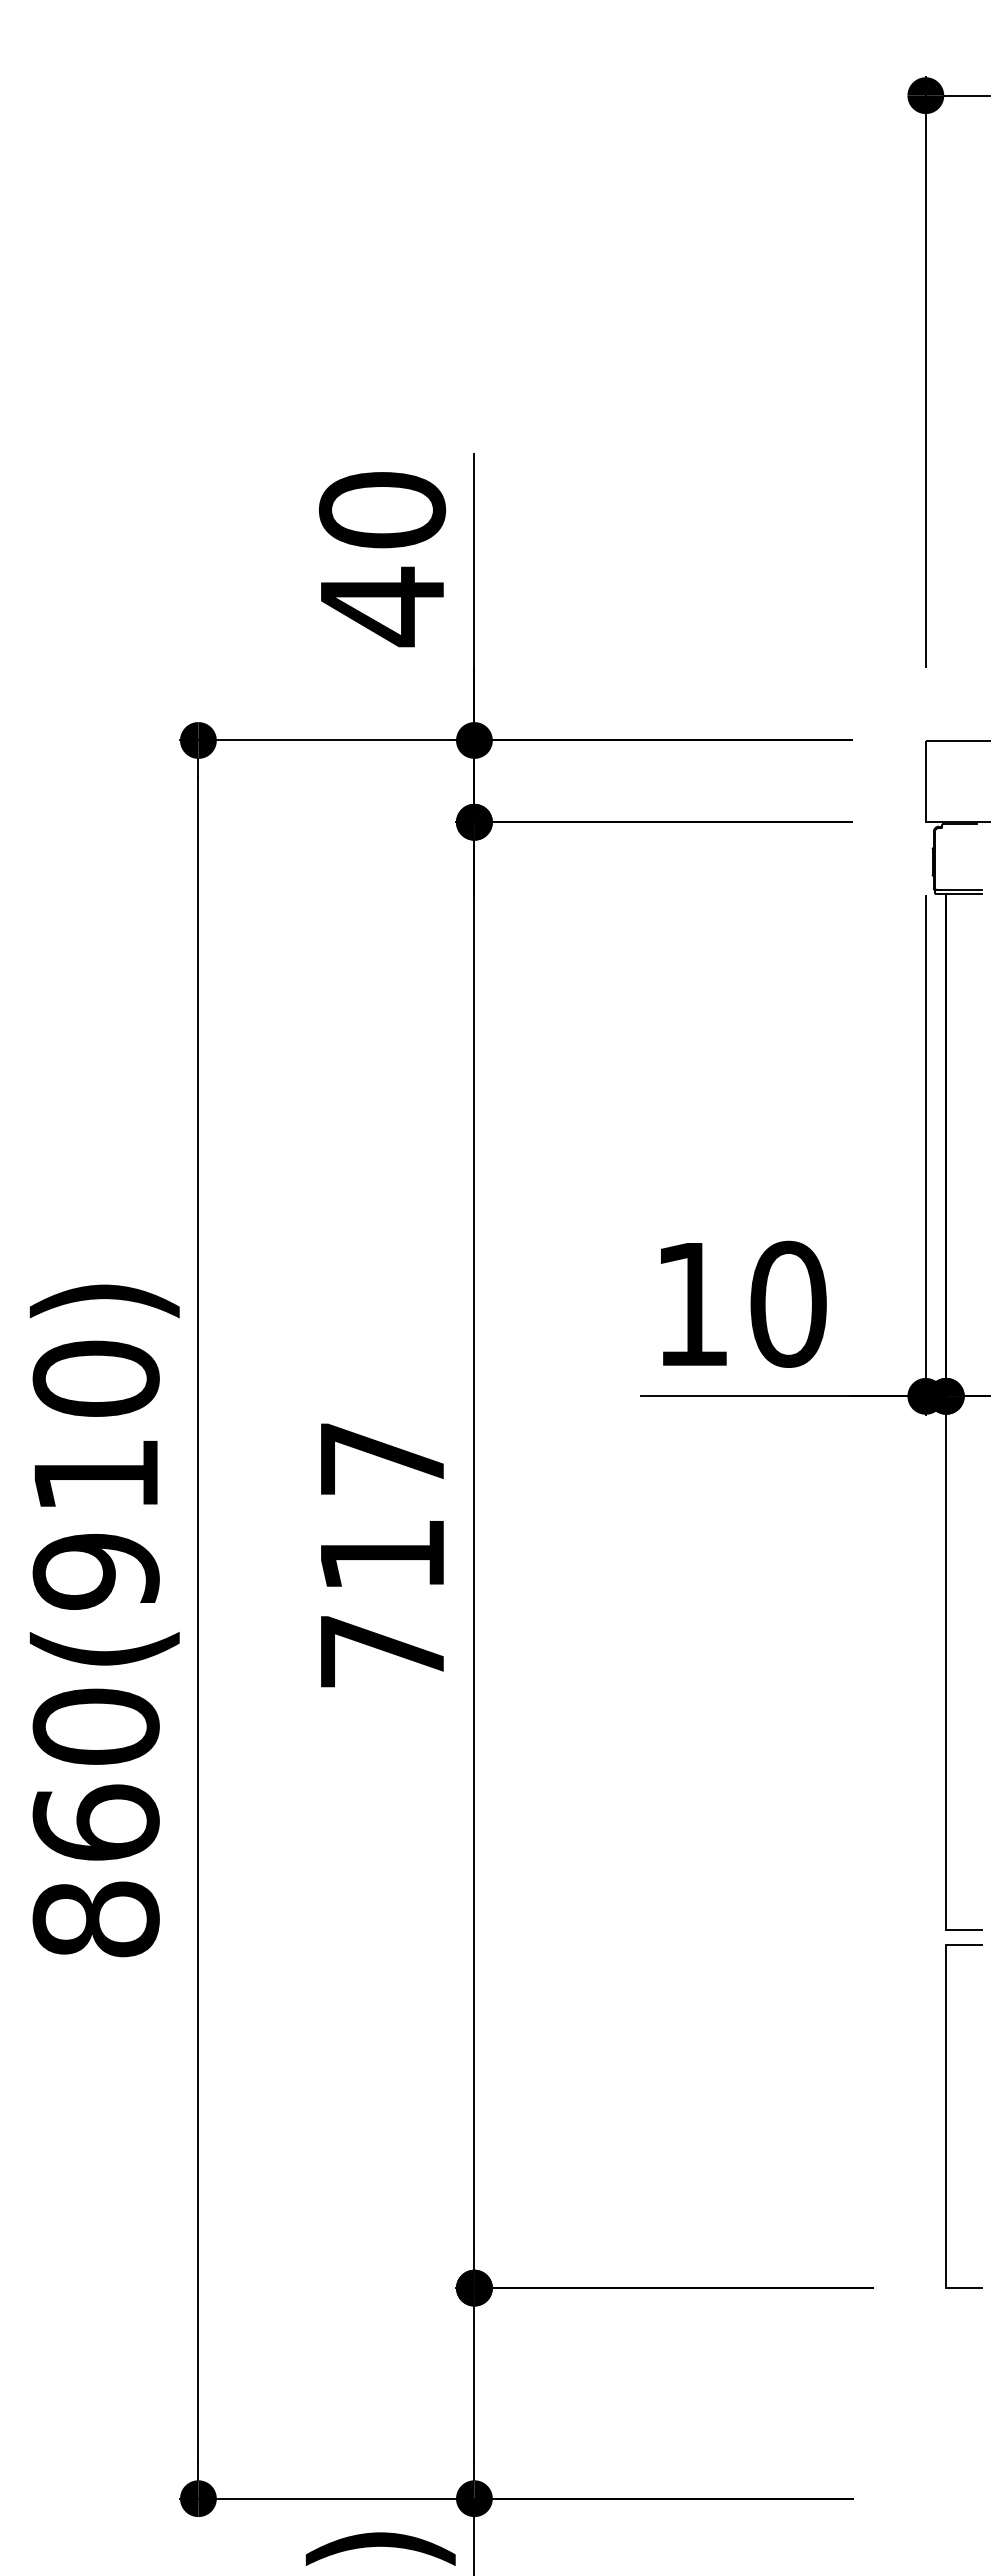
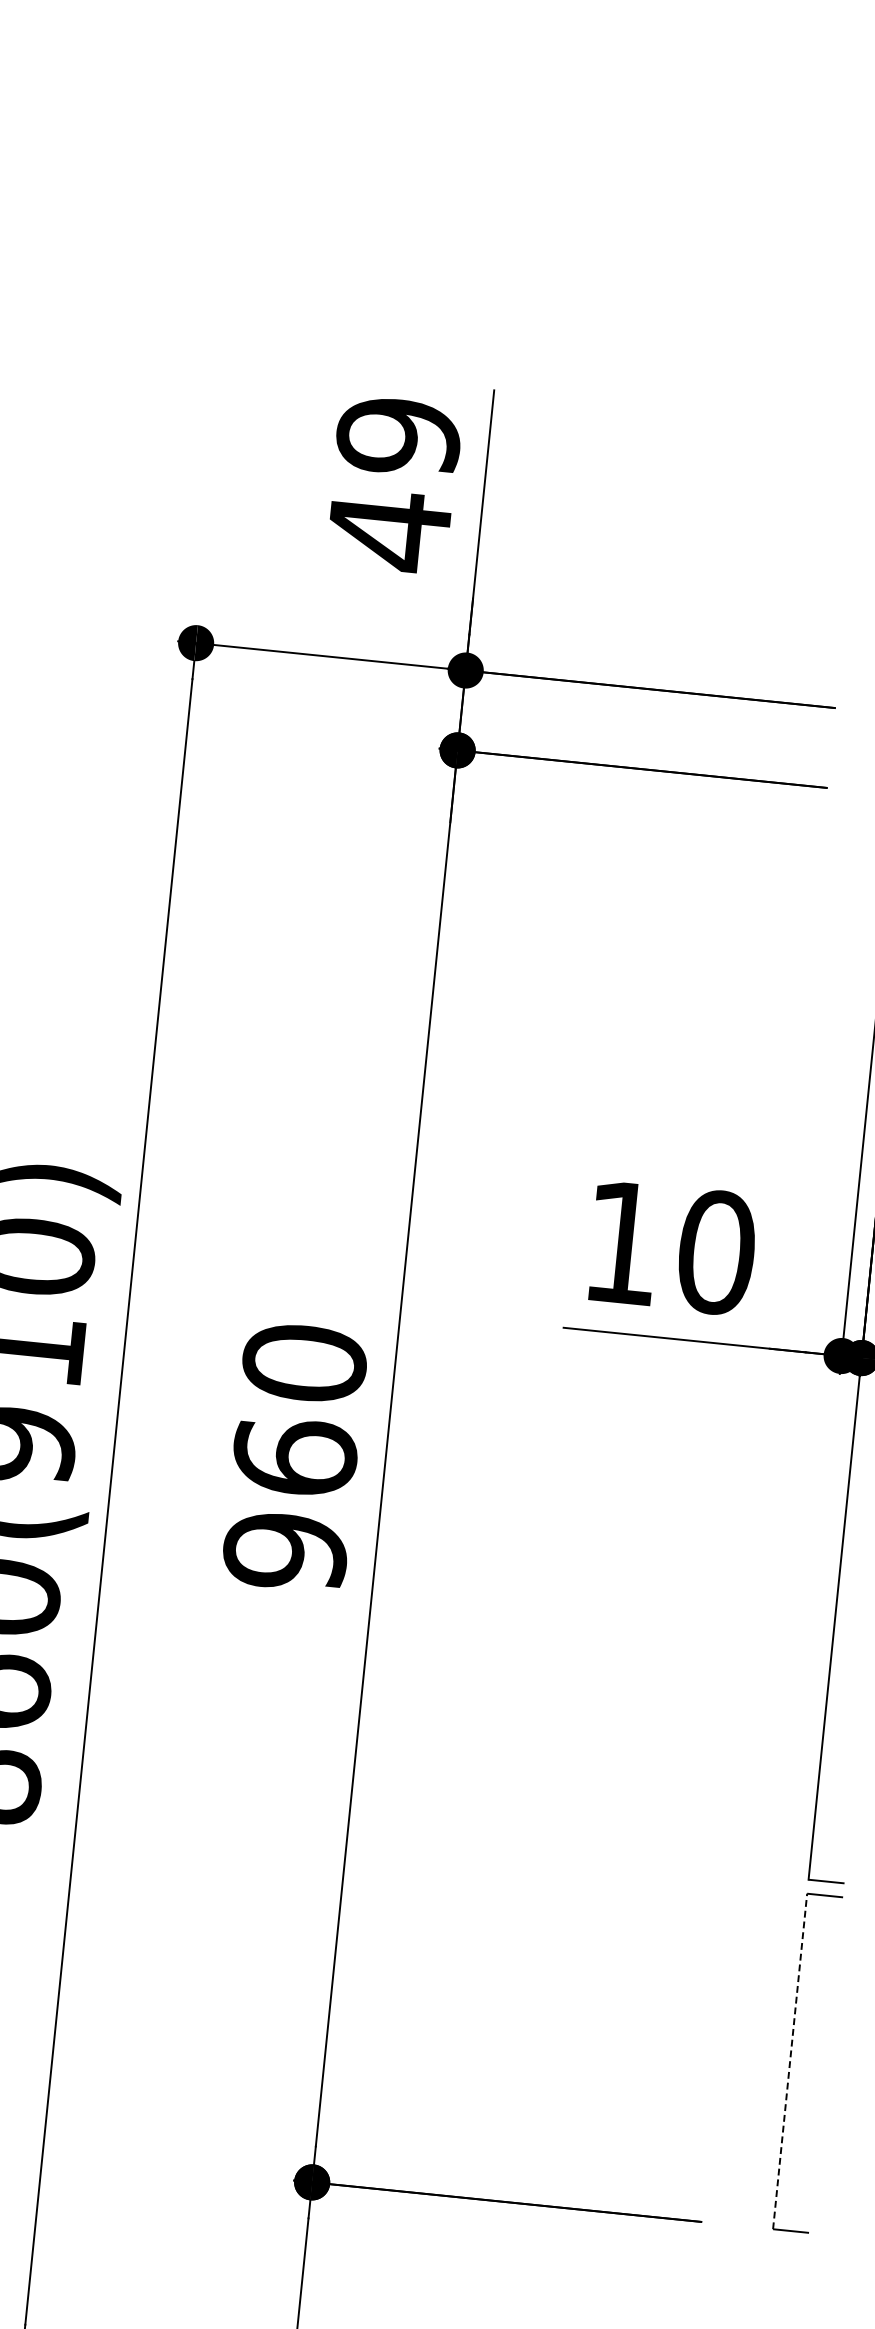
text: (382, 510) -> (398, 436), 40 -> 49
text: (382, 1554) -> (295, 1456), 717 -> 960
line: (946, 2116) -> (790, 2061), solid -> dashed

